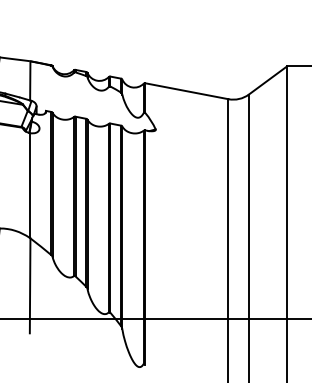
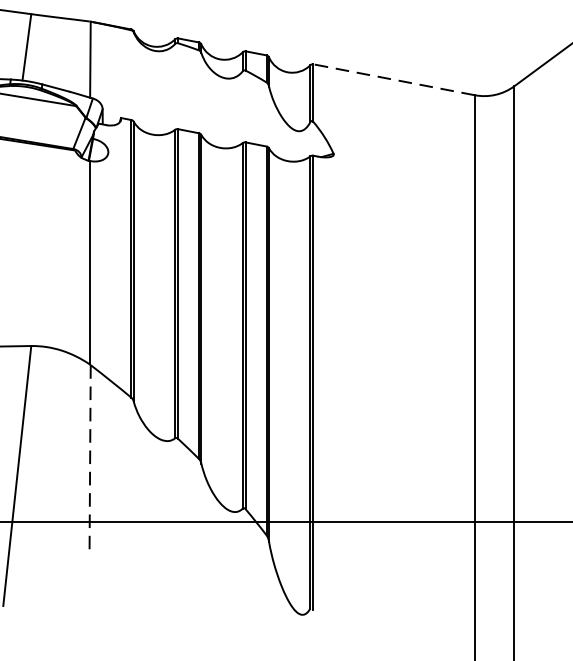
line: (186, 91) -> (393, 80), solid -> dashed
line: (30, 286) -> (90, 458), solid -> dashed

